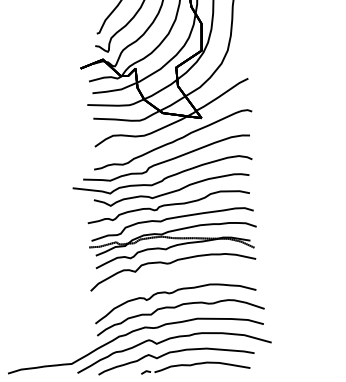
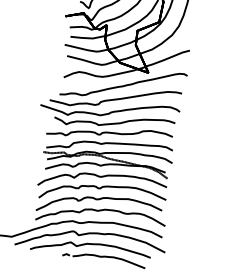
part: (171, 279) -> (100, 189), added

